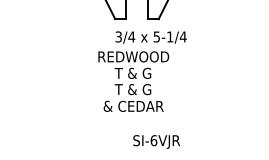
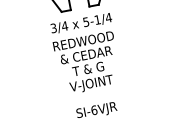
text: (150, 37) -> (80, 23), moved
text: (133, 72) -> (85, 54), T & G -> & CEDAR
text: (133, 107) -> (91, 84), & CEDAR -> V-JOINT
text: (156, 141) -> (96, 110), moved

